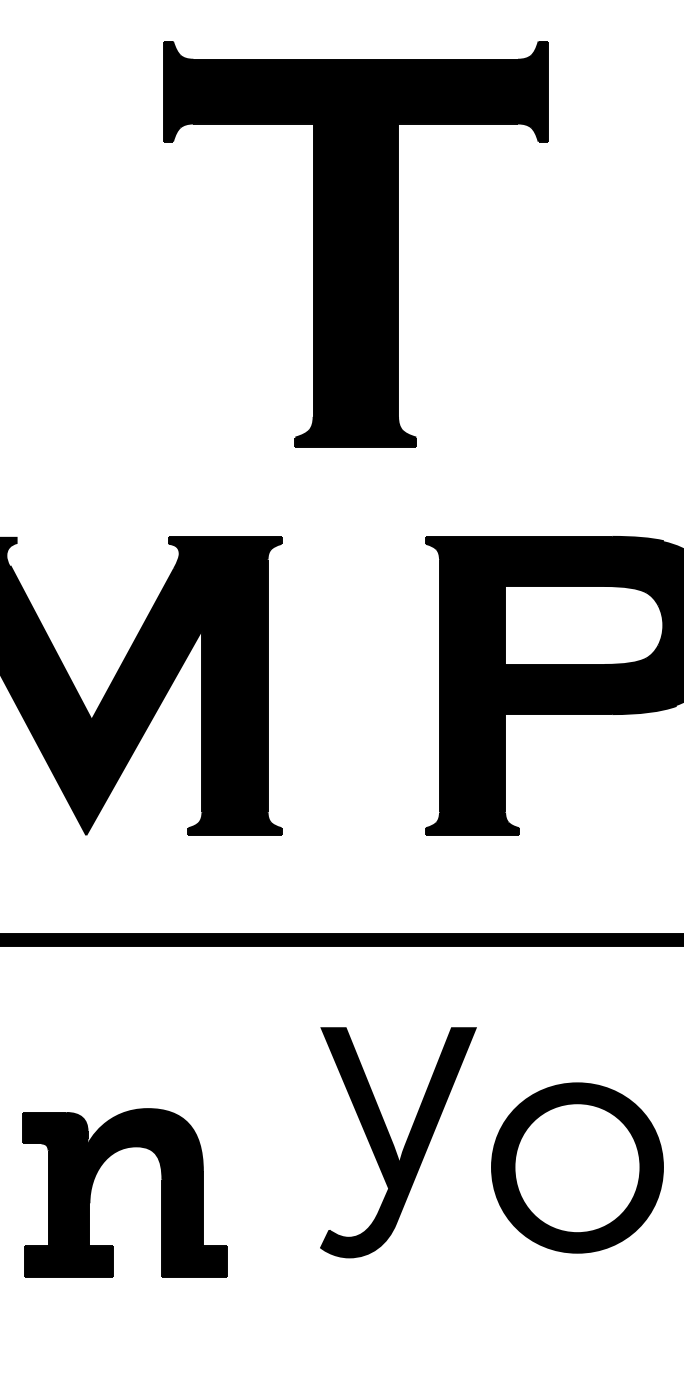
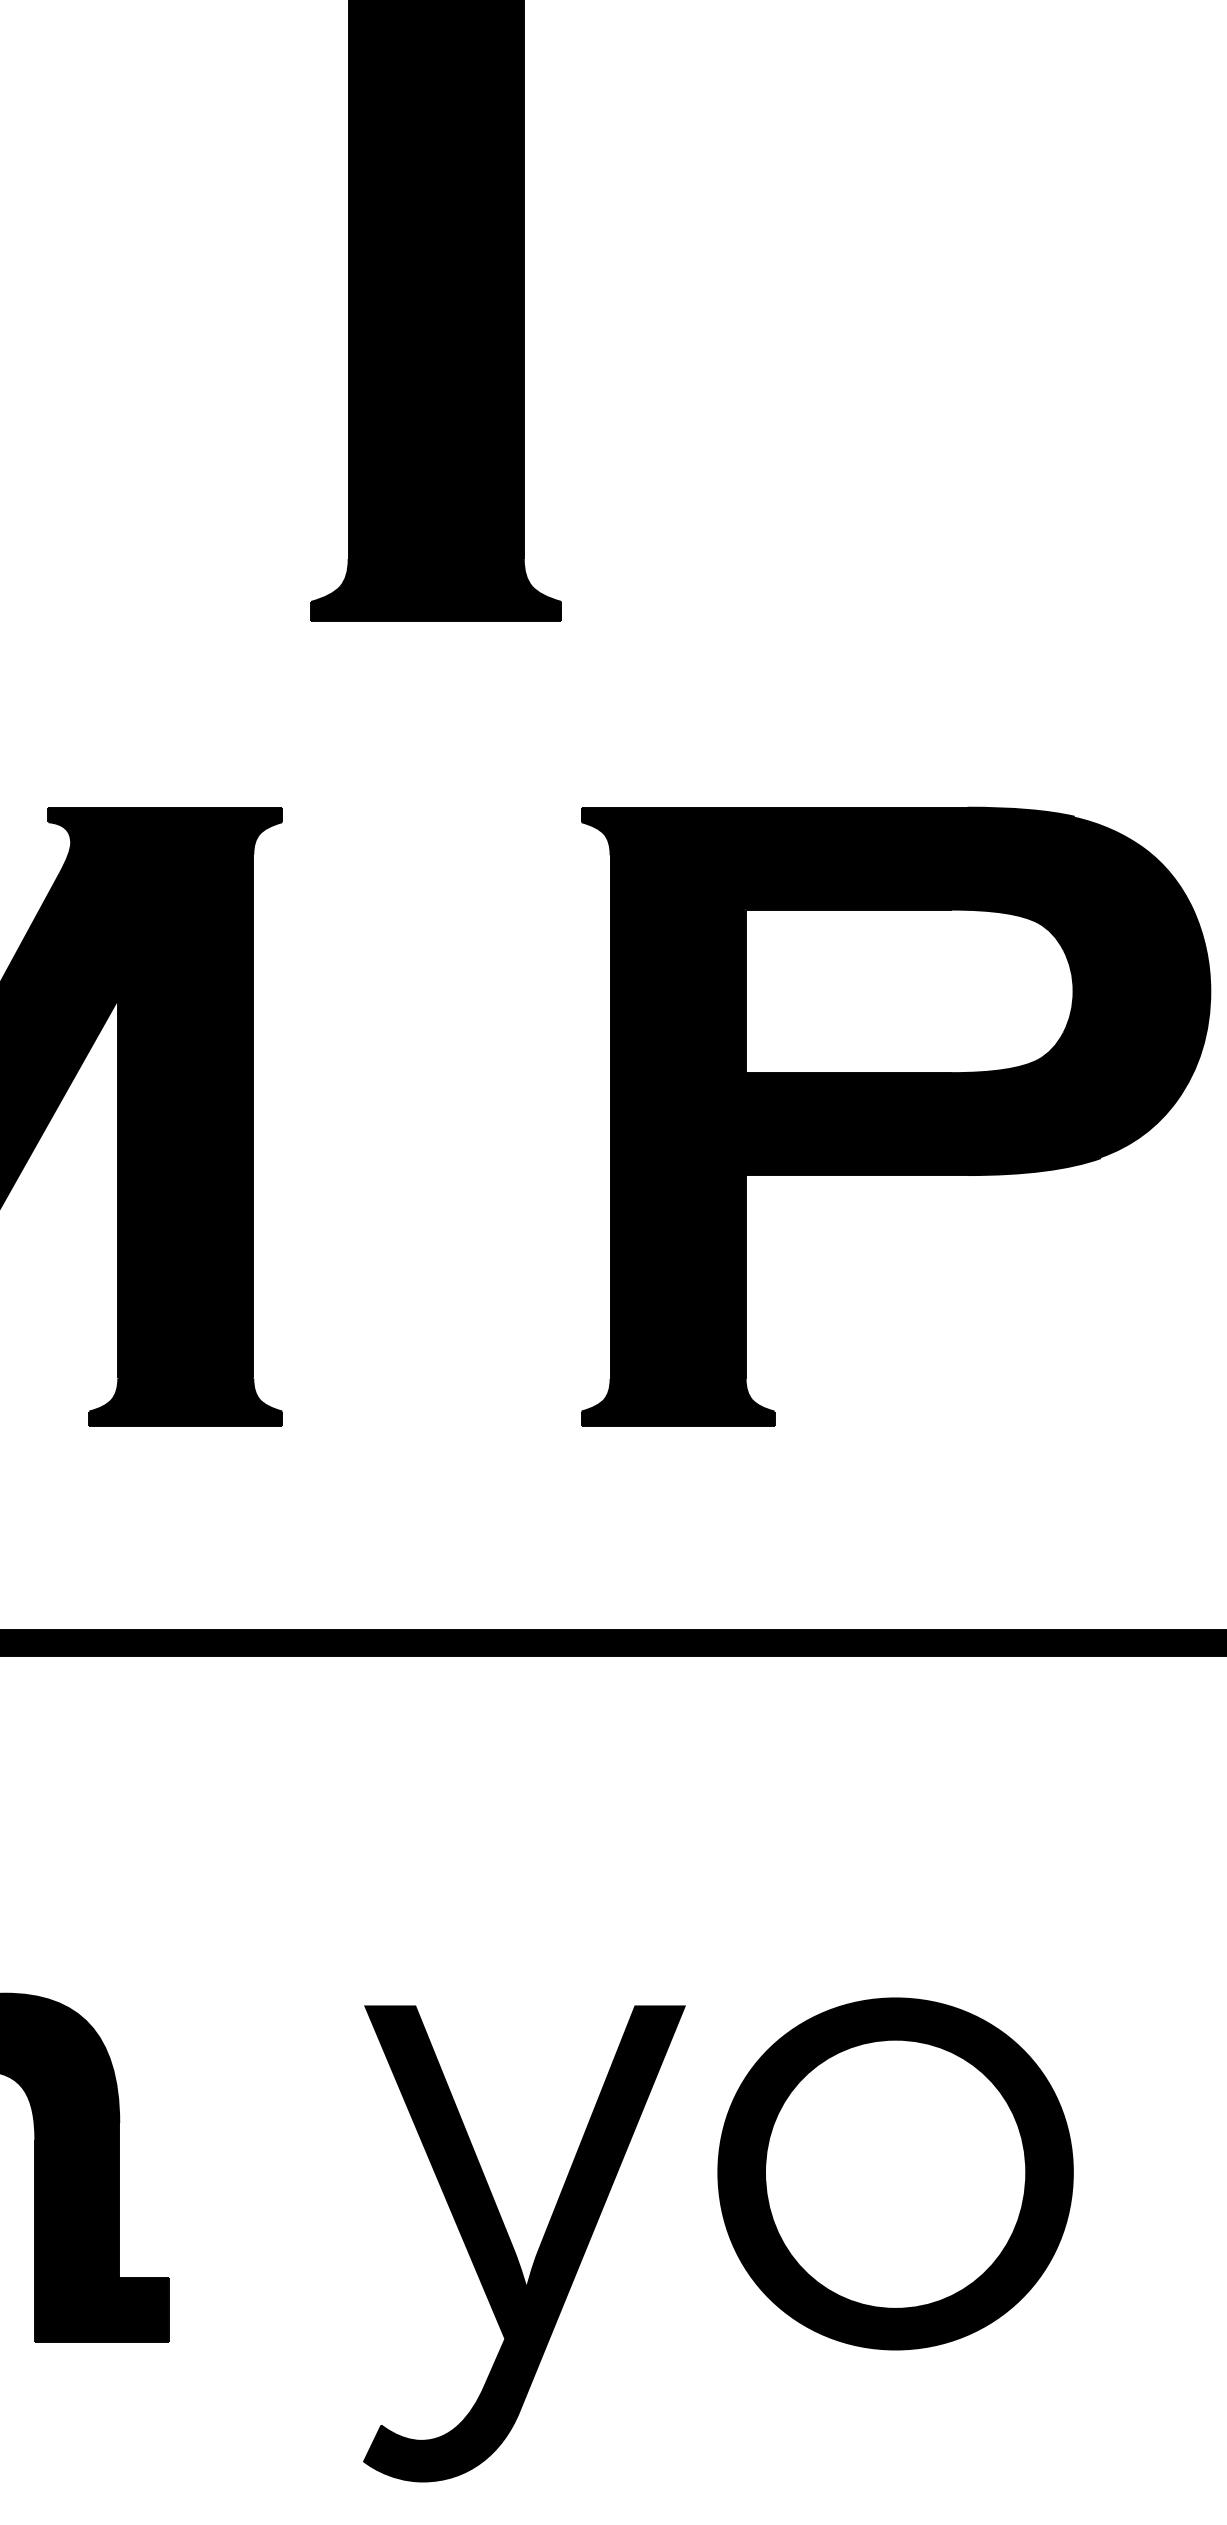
part: (398, 1142) -> (524, 2243), moved
part: (577, 1167) -> (895, 2172), moved

